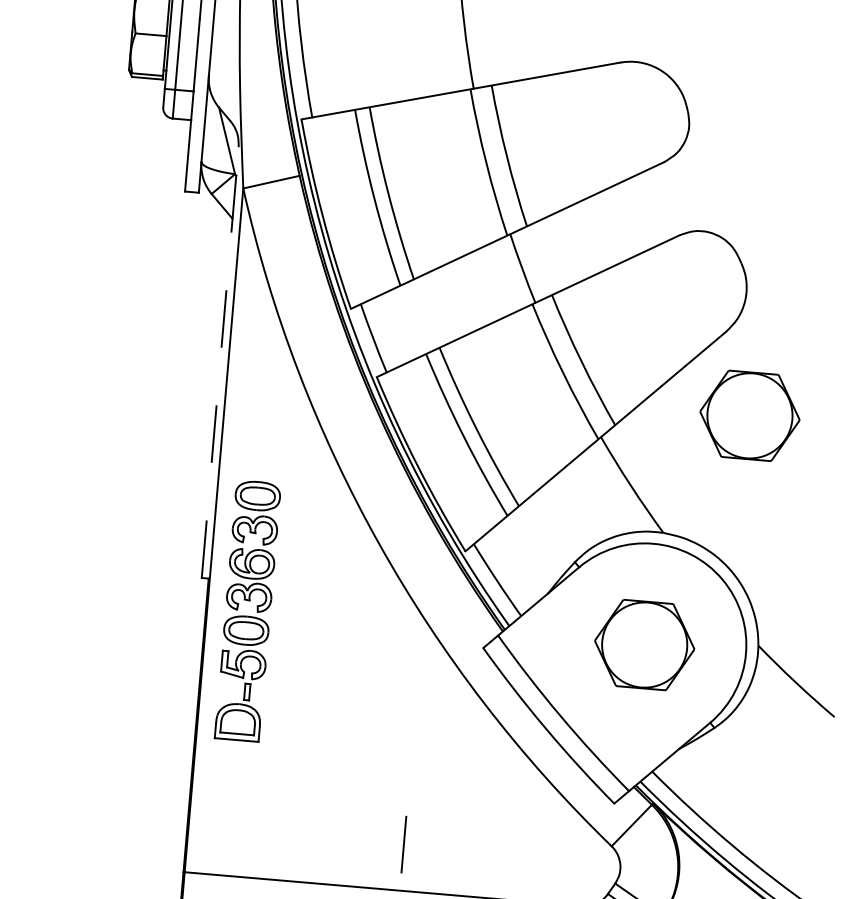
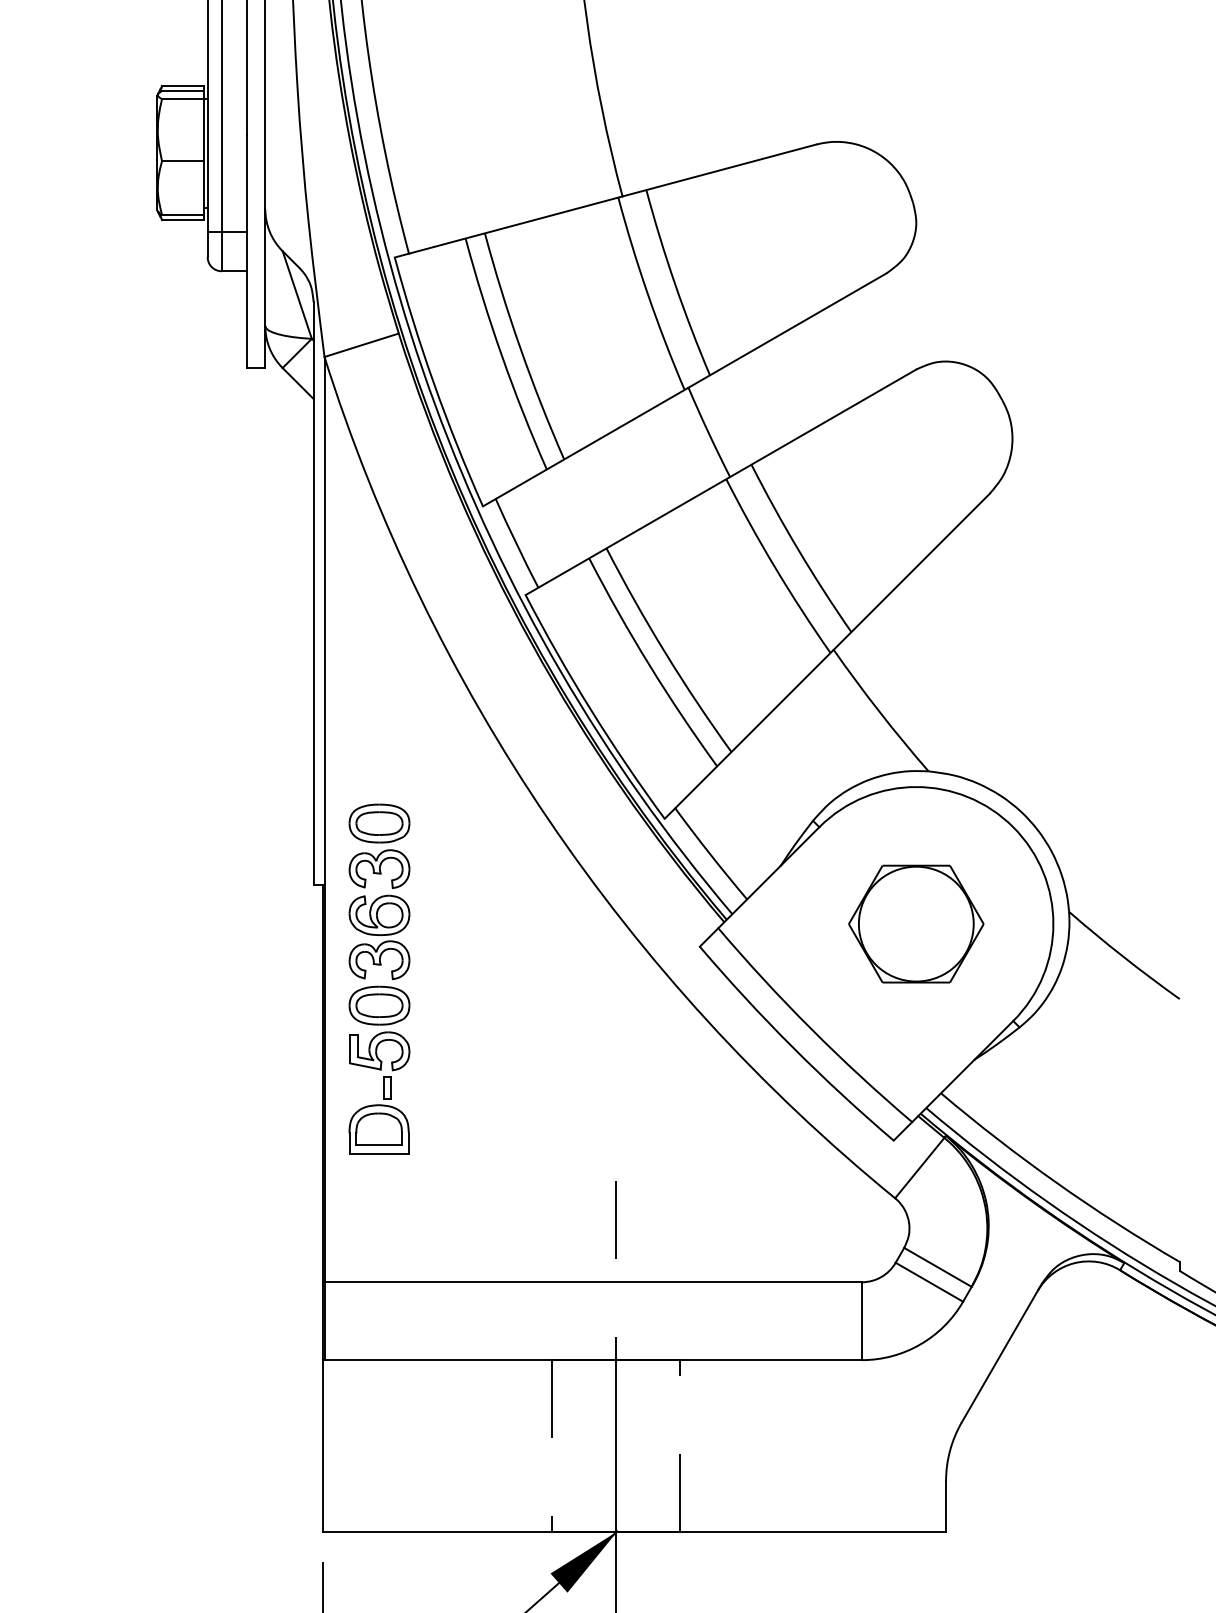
line: (220, 362) -> (313, 593), dashed -> solid
part: (750, 415) -> (1031, 603), removed
part: (247, 615) -> (379, 985), moved

